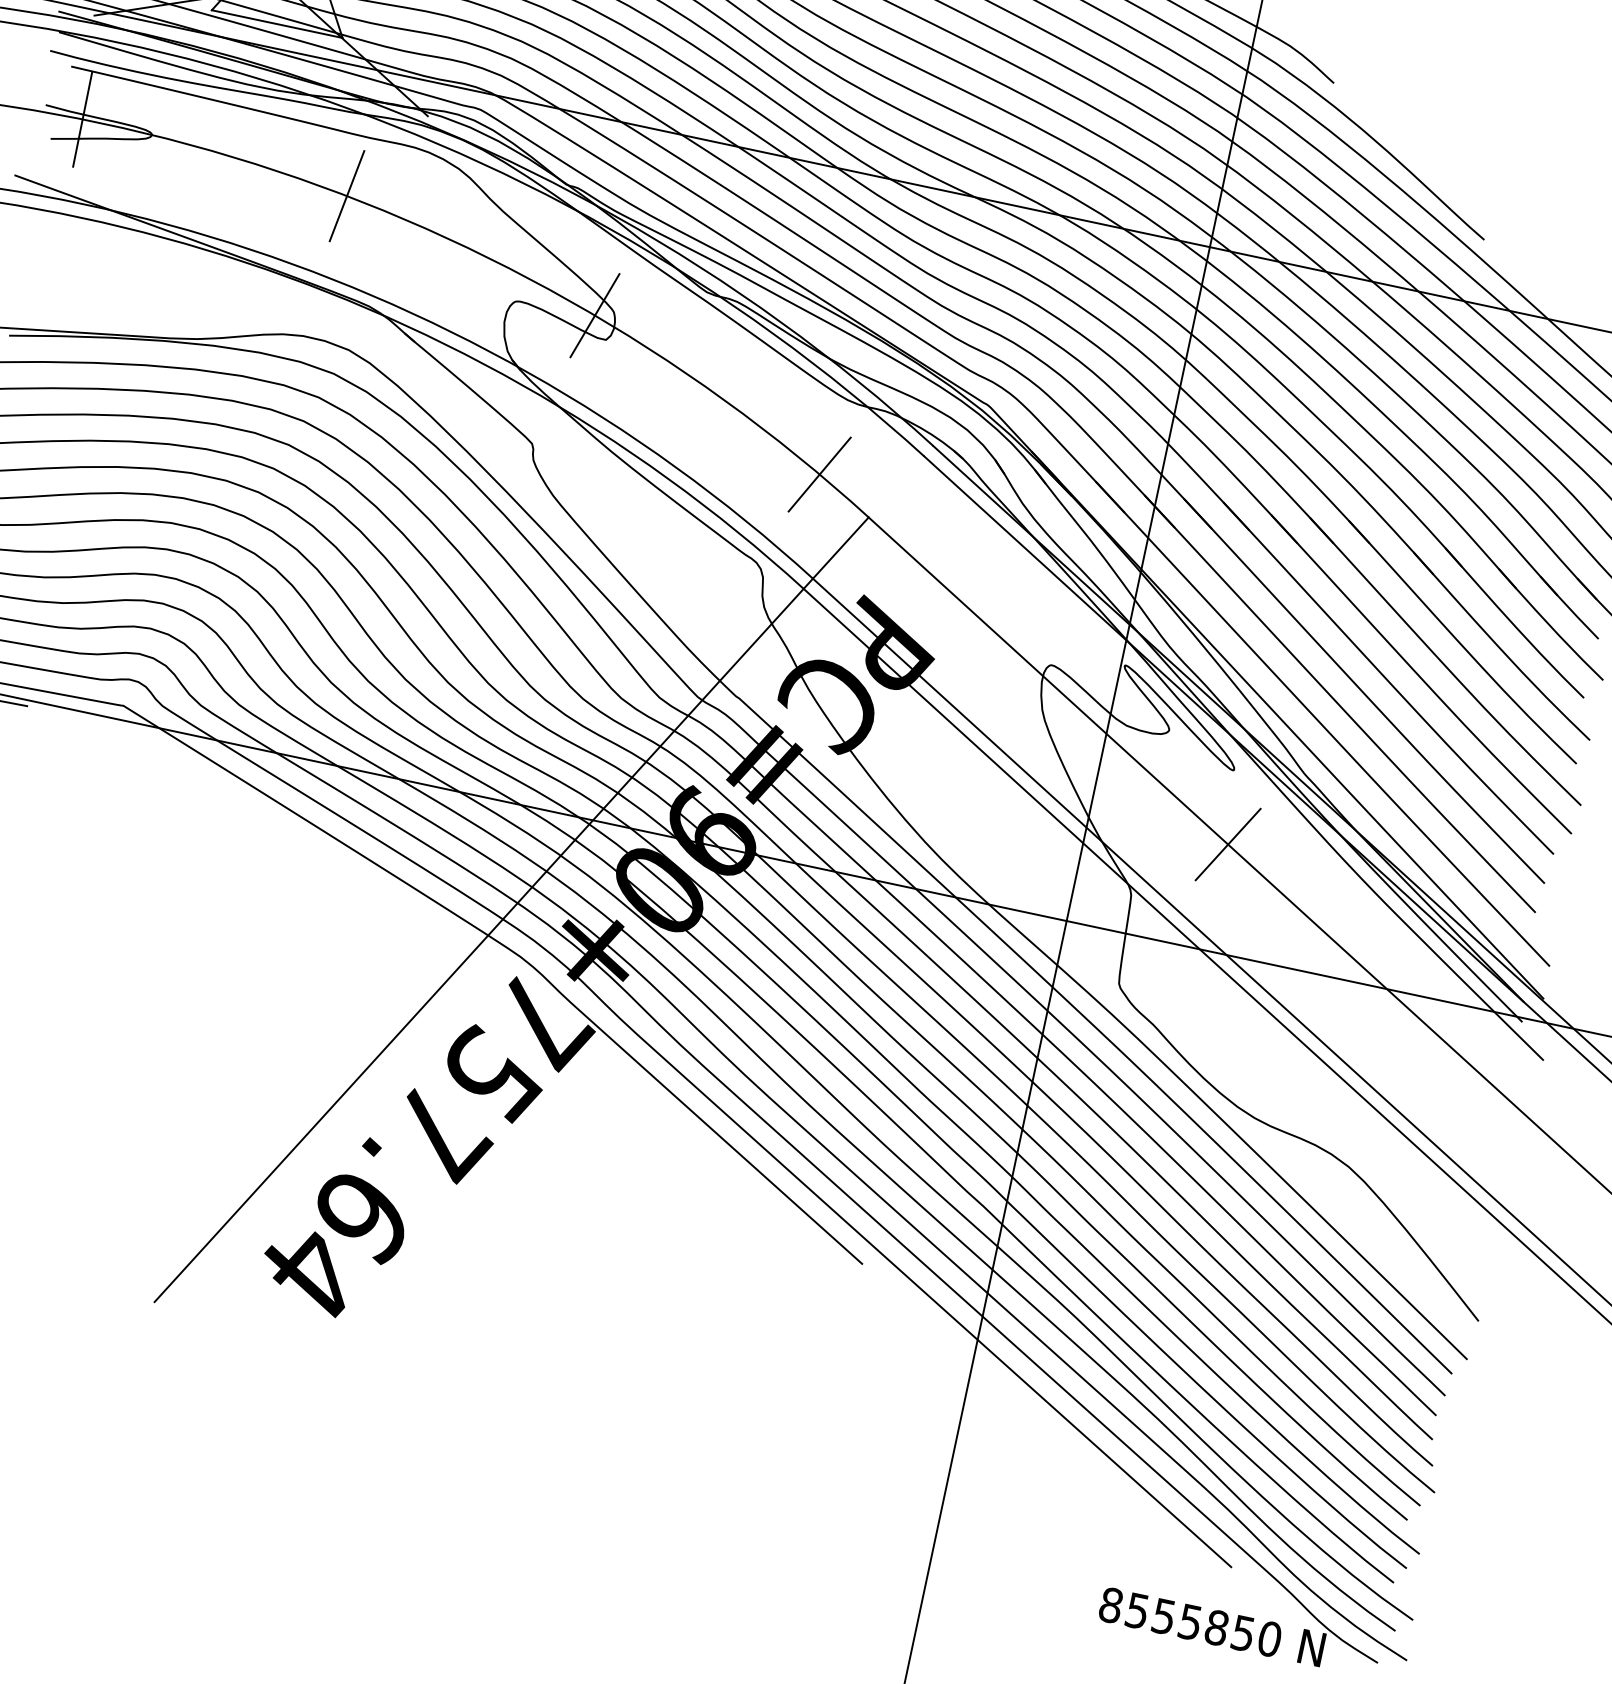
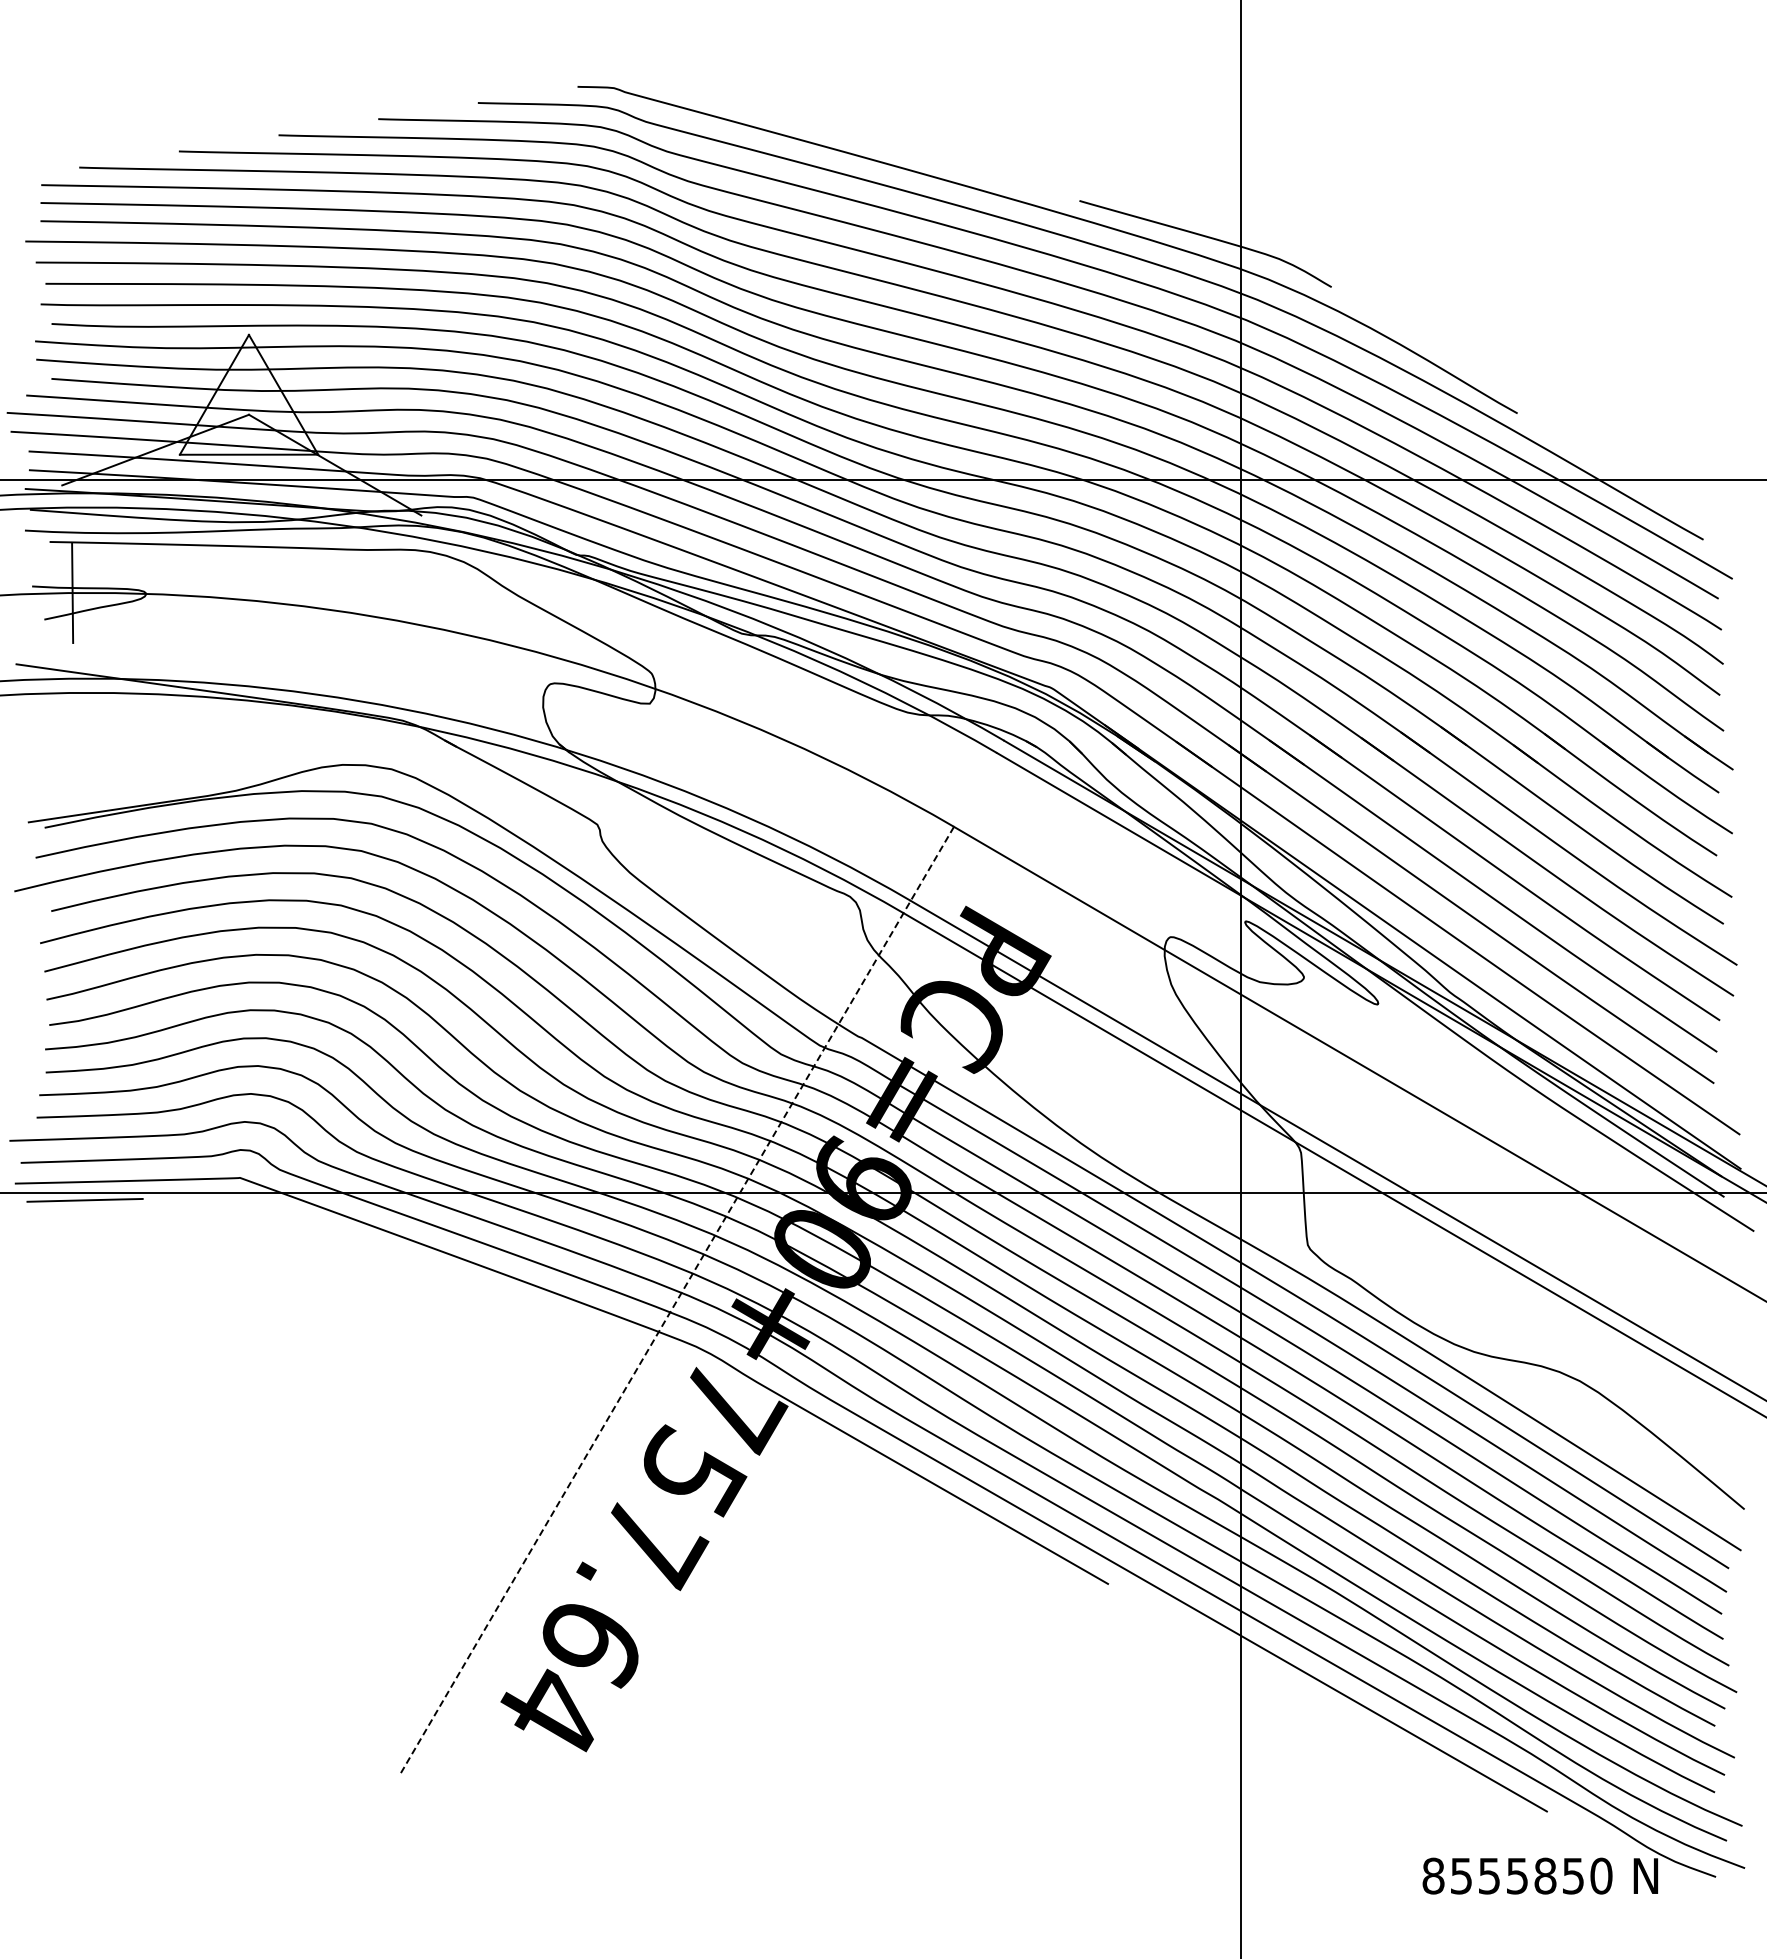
line: (346, 195) -> (356, 613), removed
line: (594, 315) -> (633, 681), removed
line: (819, 473) -> (894, 793), removed
line: (1228, 844) -> (1388, 1080), removed
line: (511, 910) -> (676, 1301), solid -> dashed

